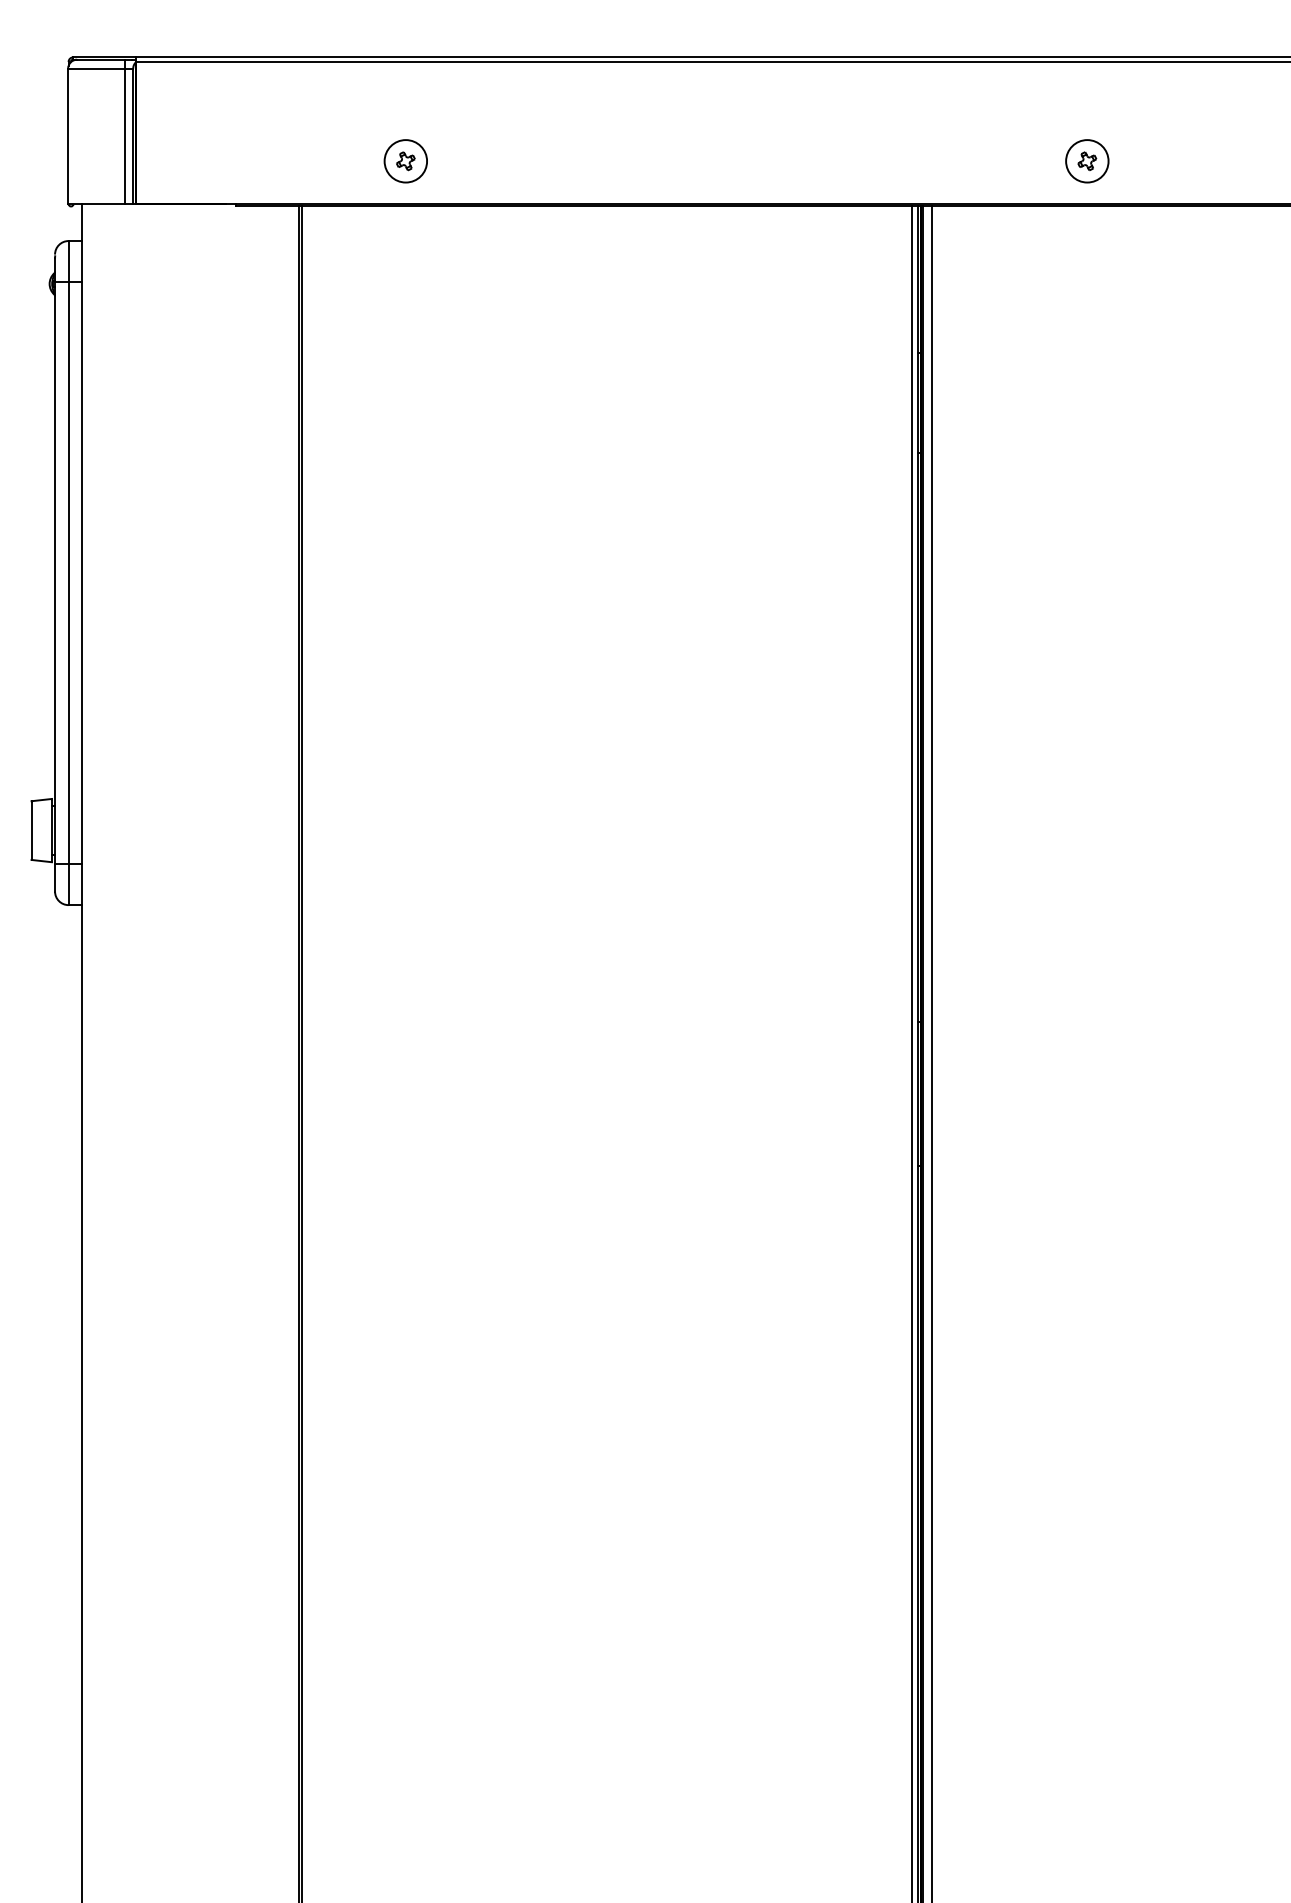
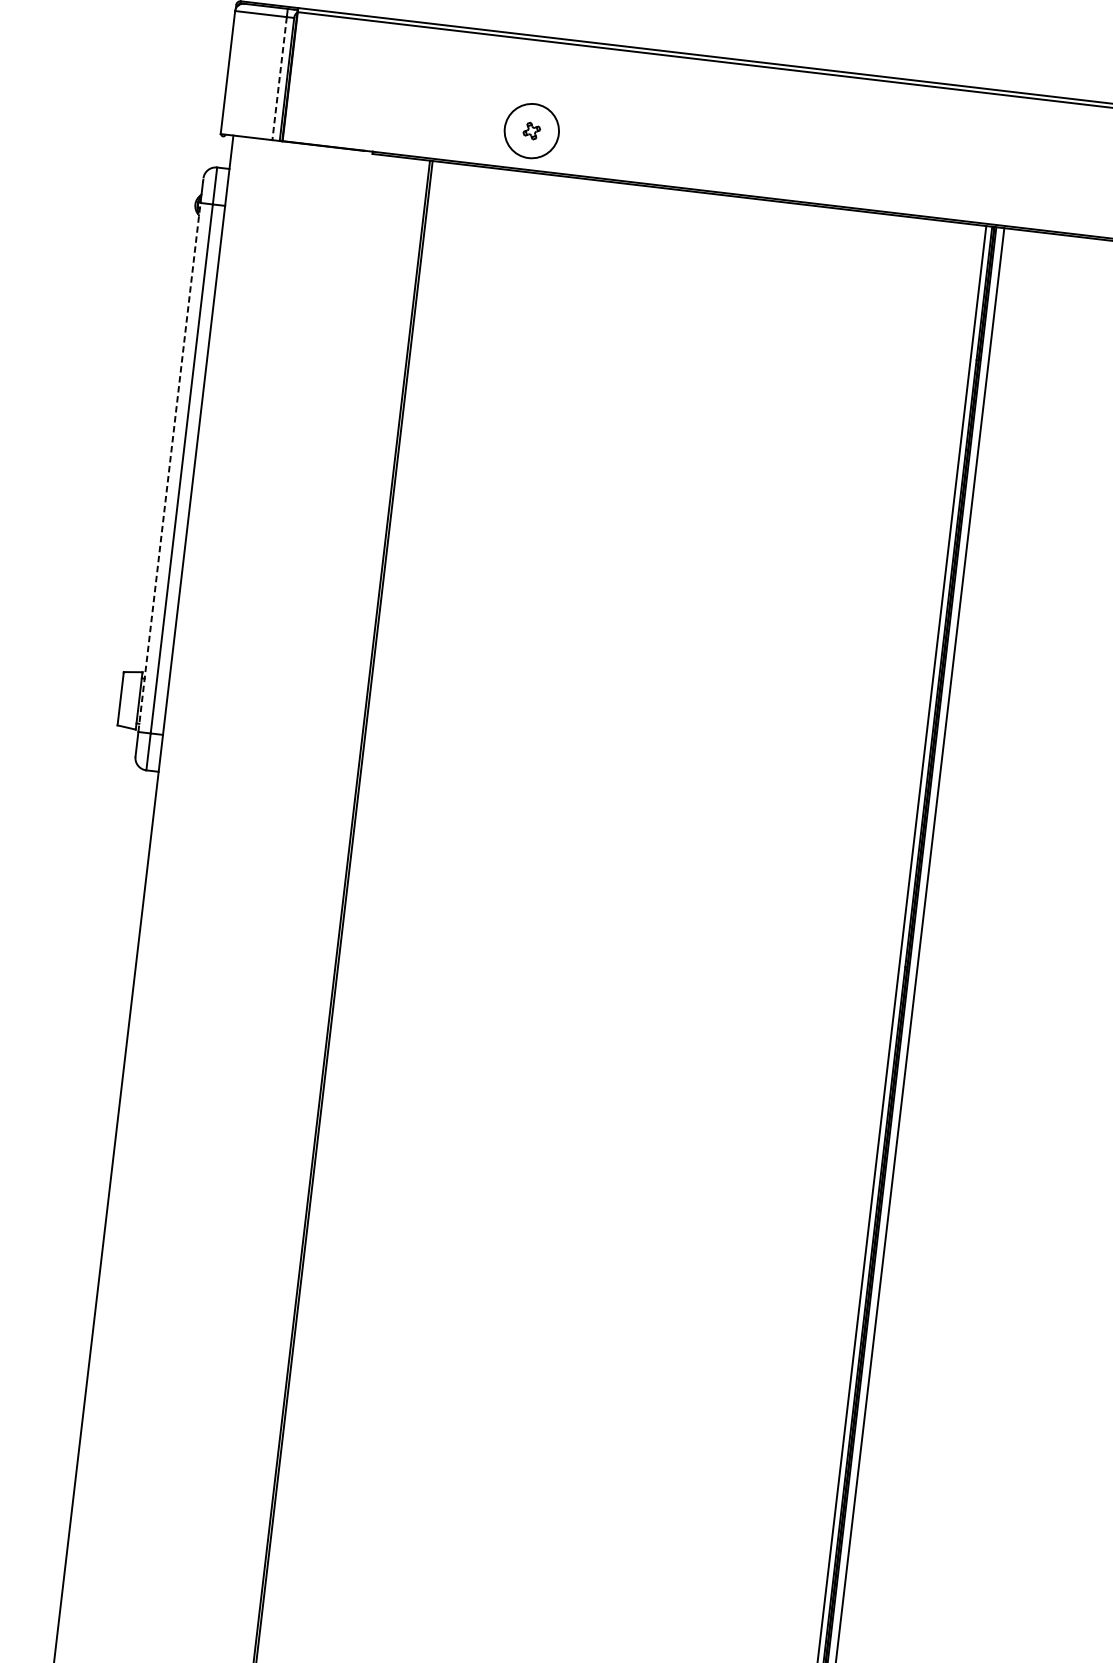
line: (125, 136) -> (279, 78), solid -> dashed
circle: (405, 161) -> (531, 131), size x1.4
line: (55, 572) -> (169, 467), solid -> dashed

